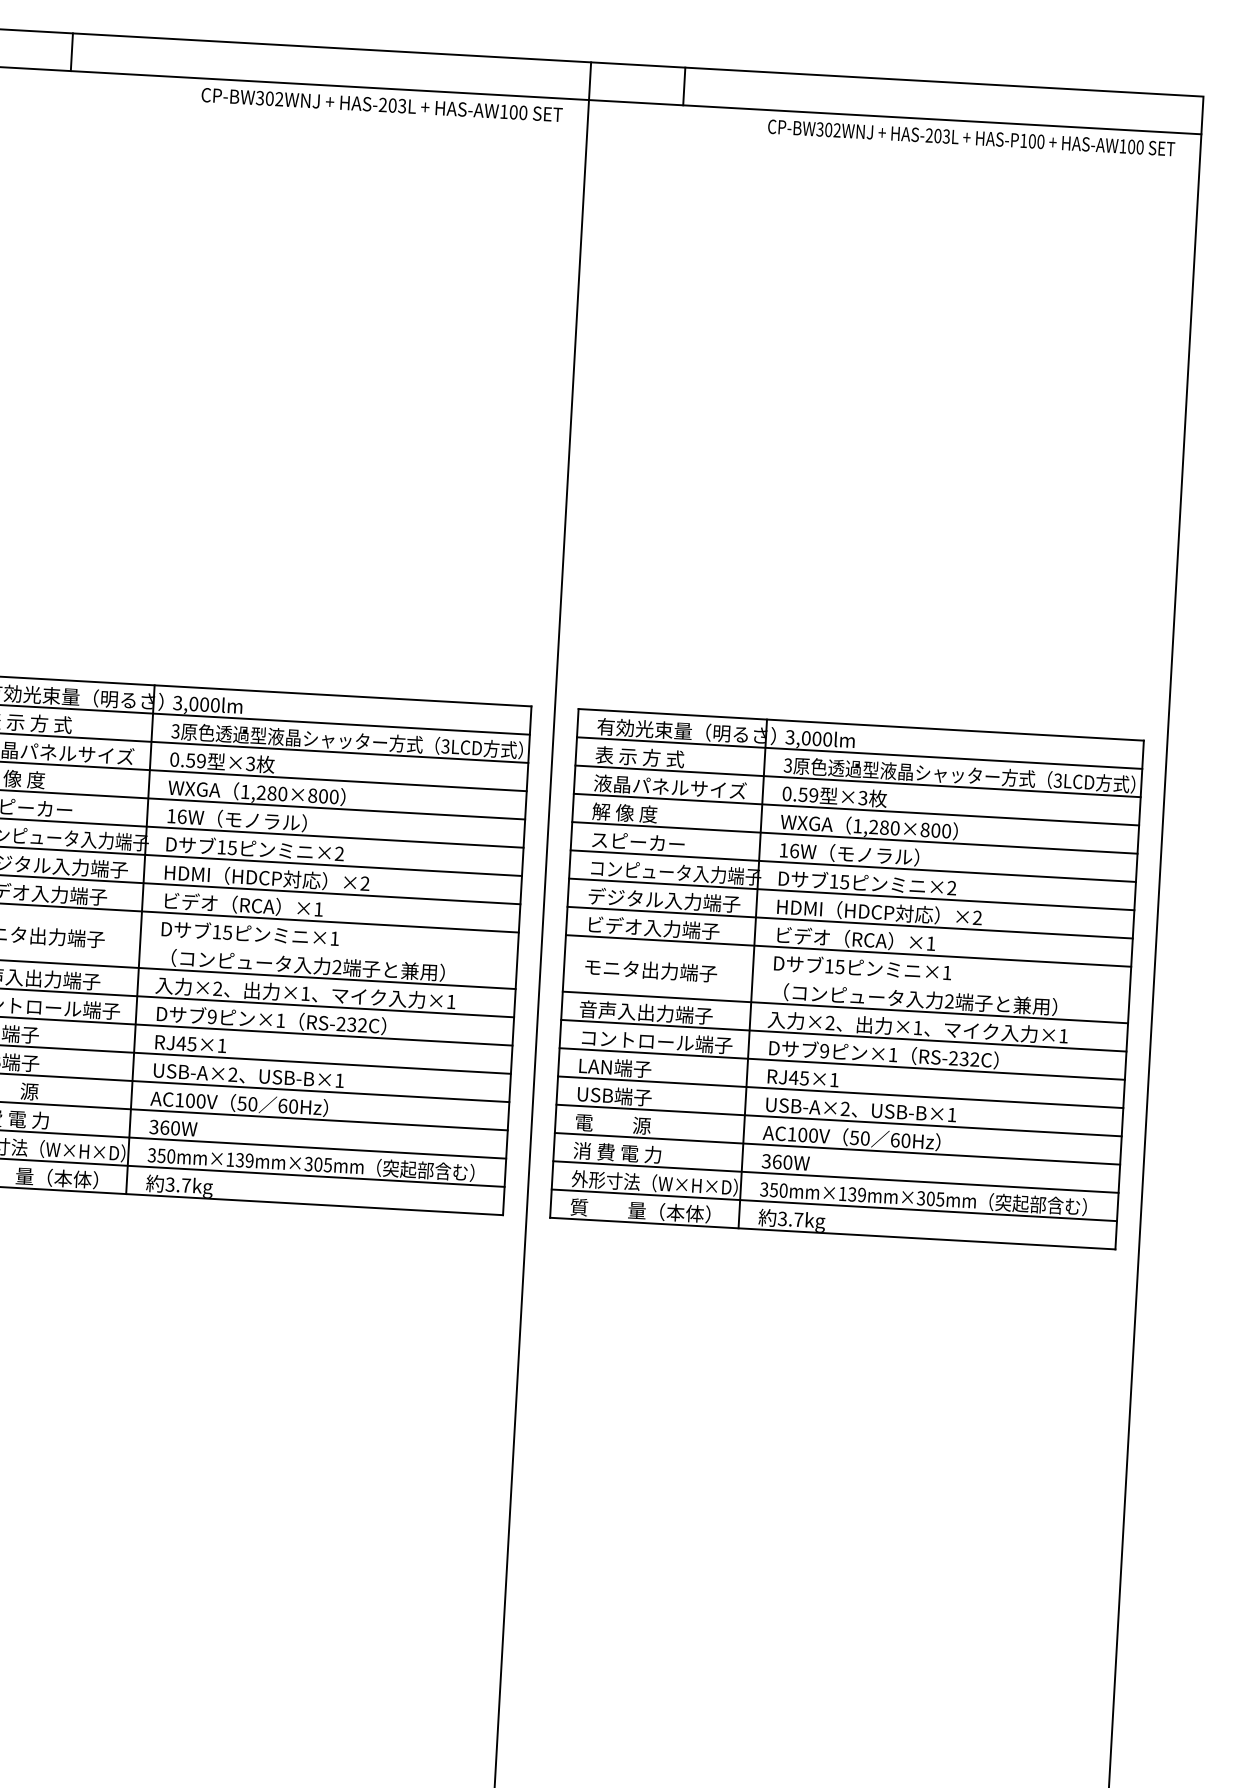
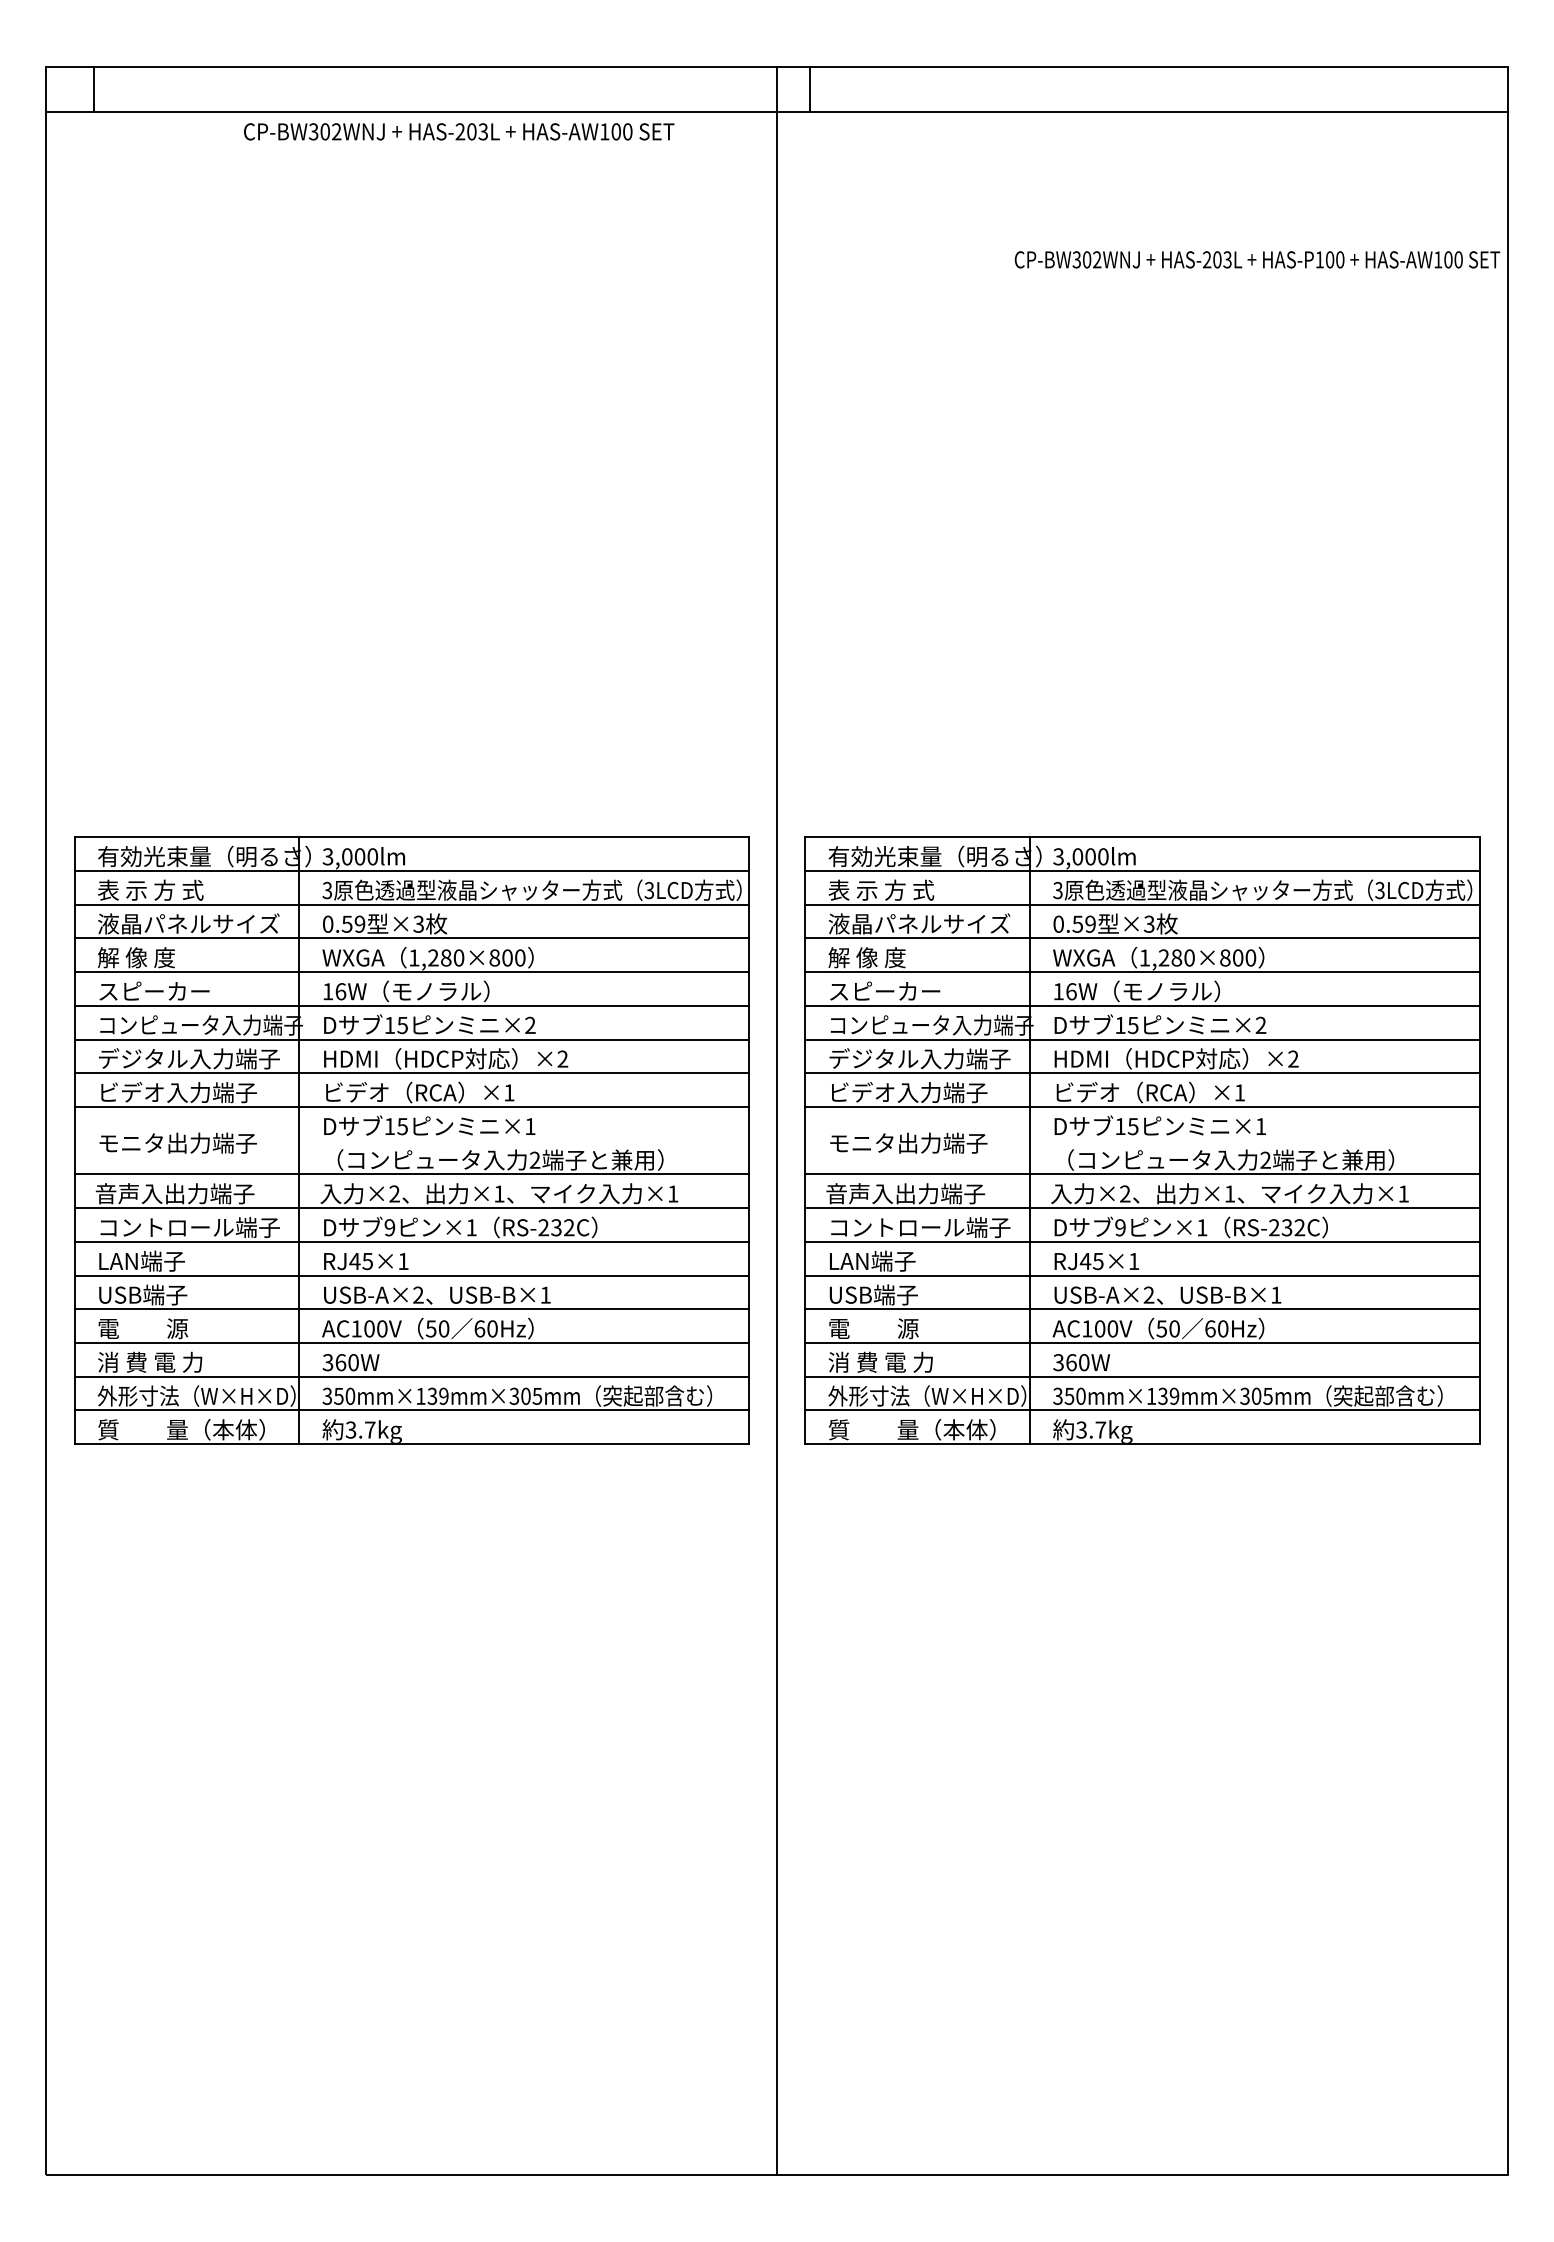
line: (71, 52) -> (93, 89), moved
line: (684, 86) -> (810, 89), moved
text: (382, 104) -> (459, 131), moved
text: (971, 137) -> (1257, 259), moved

